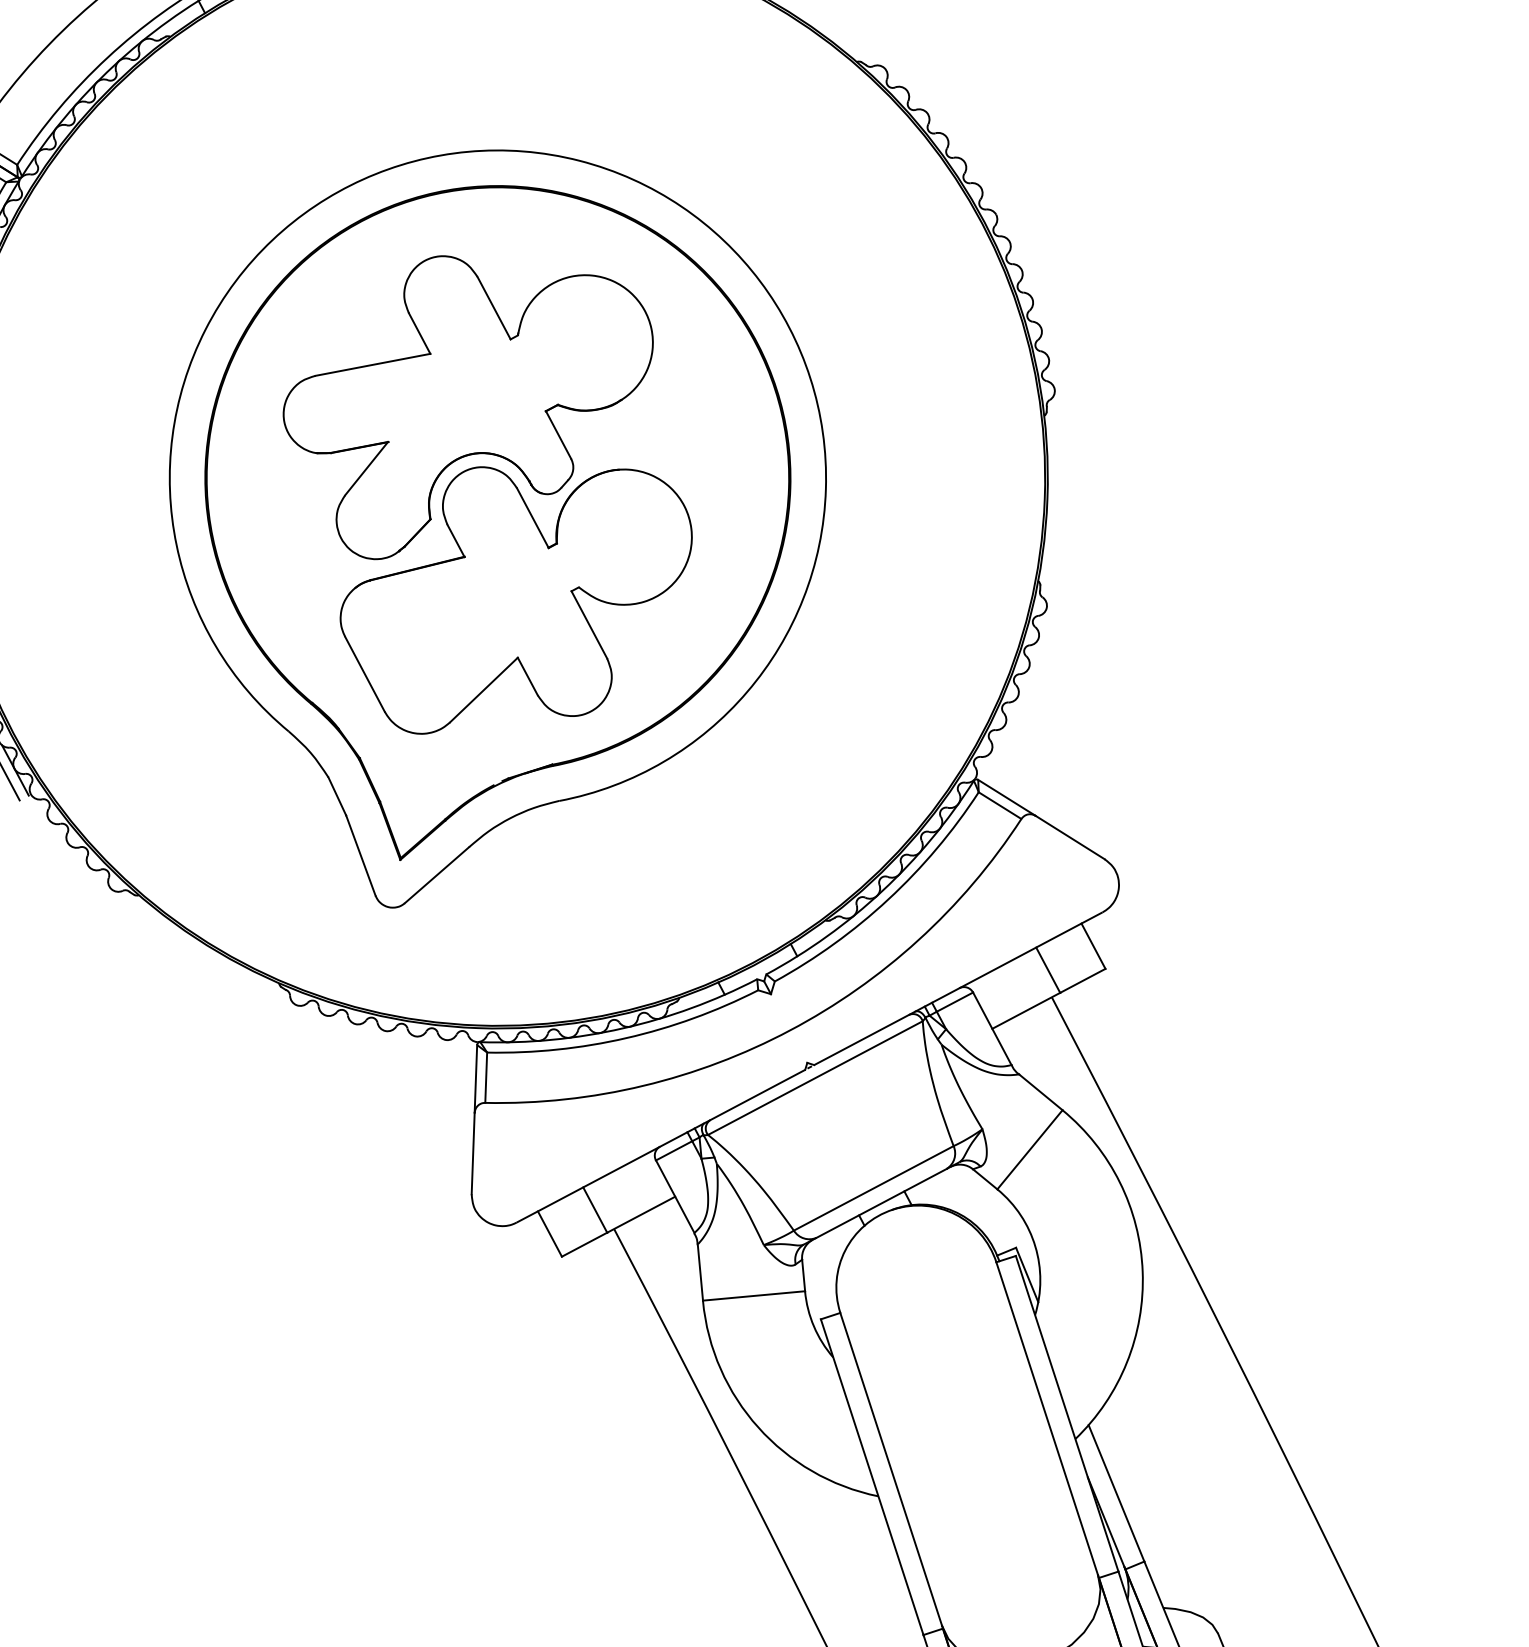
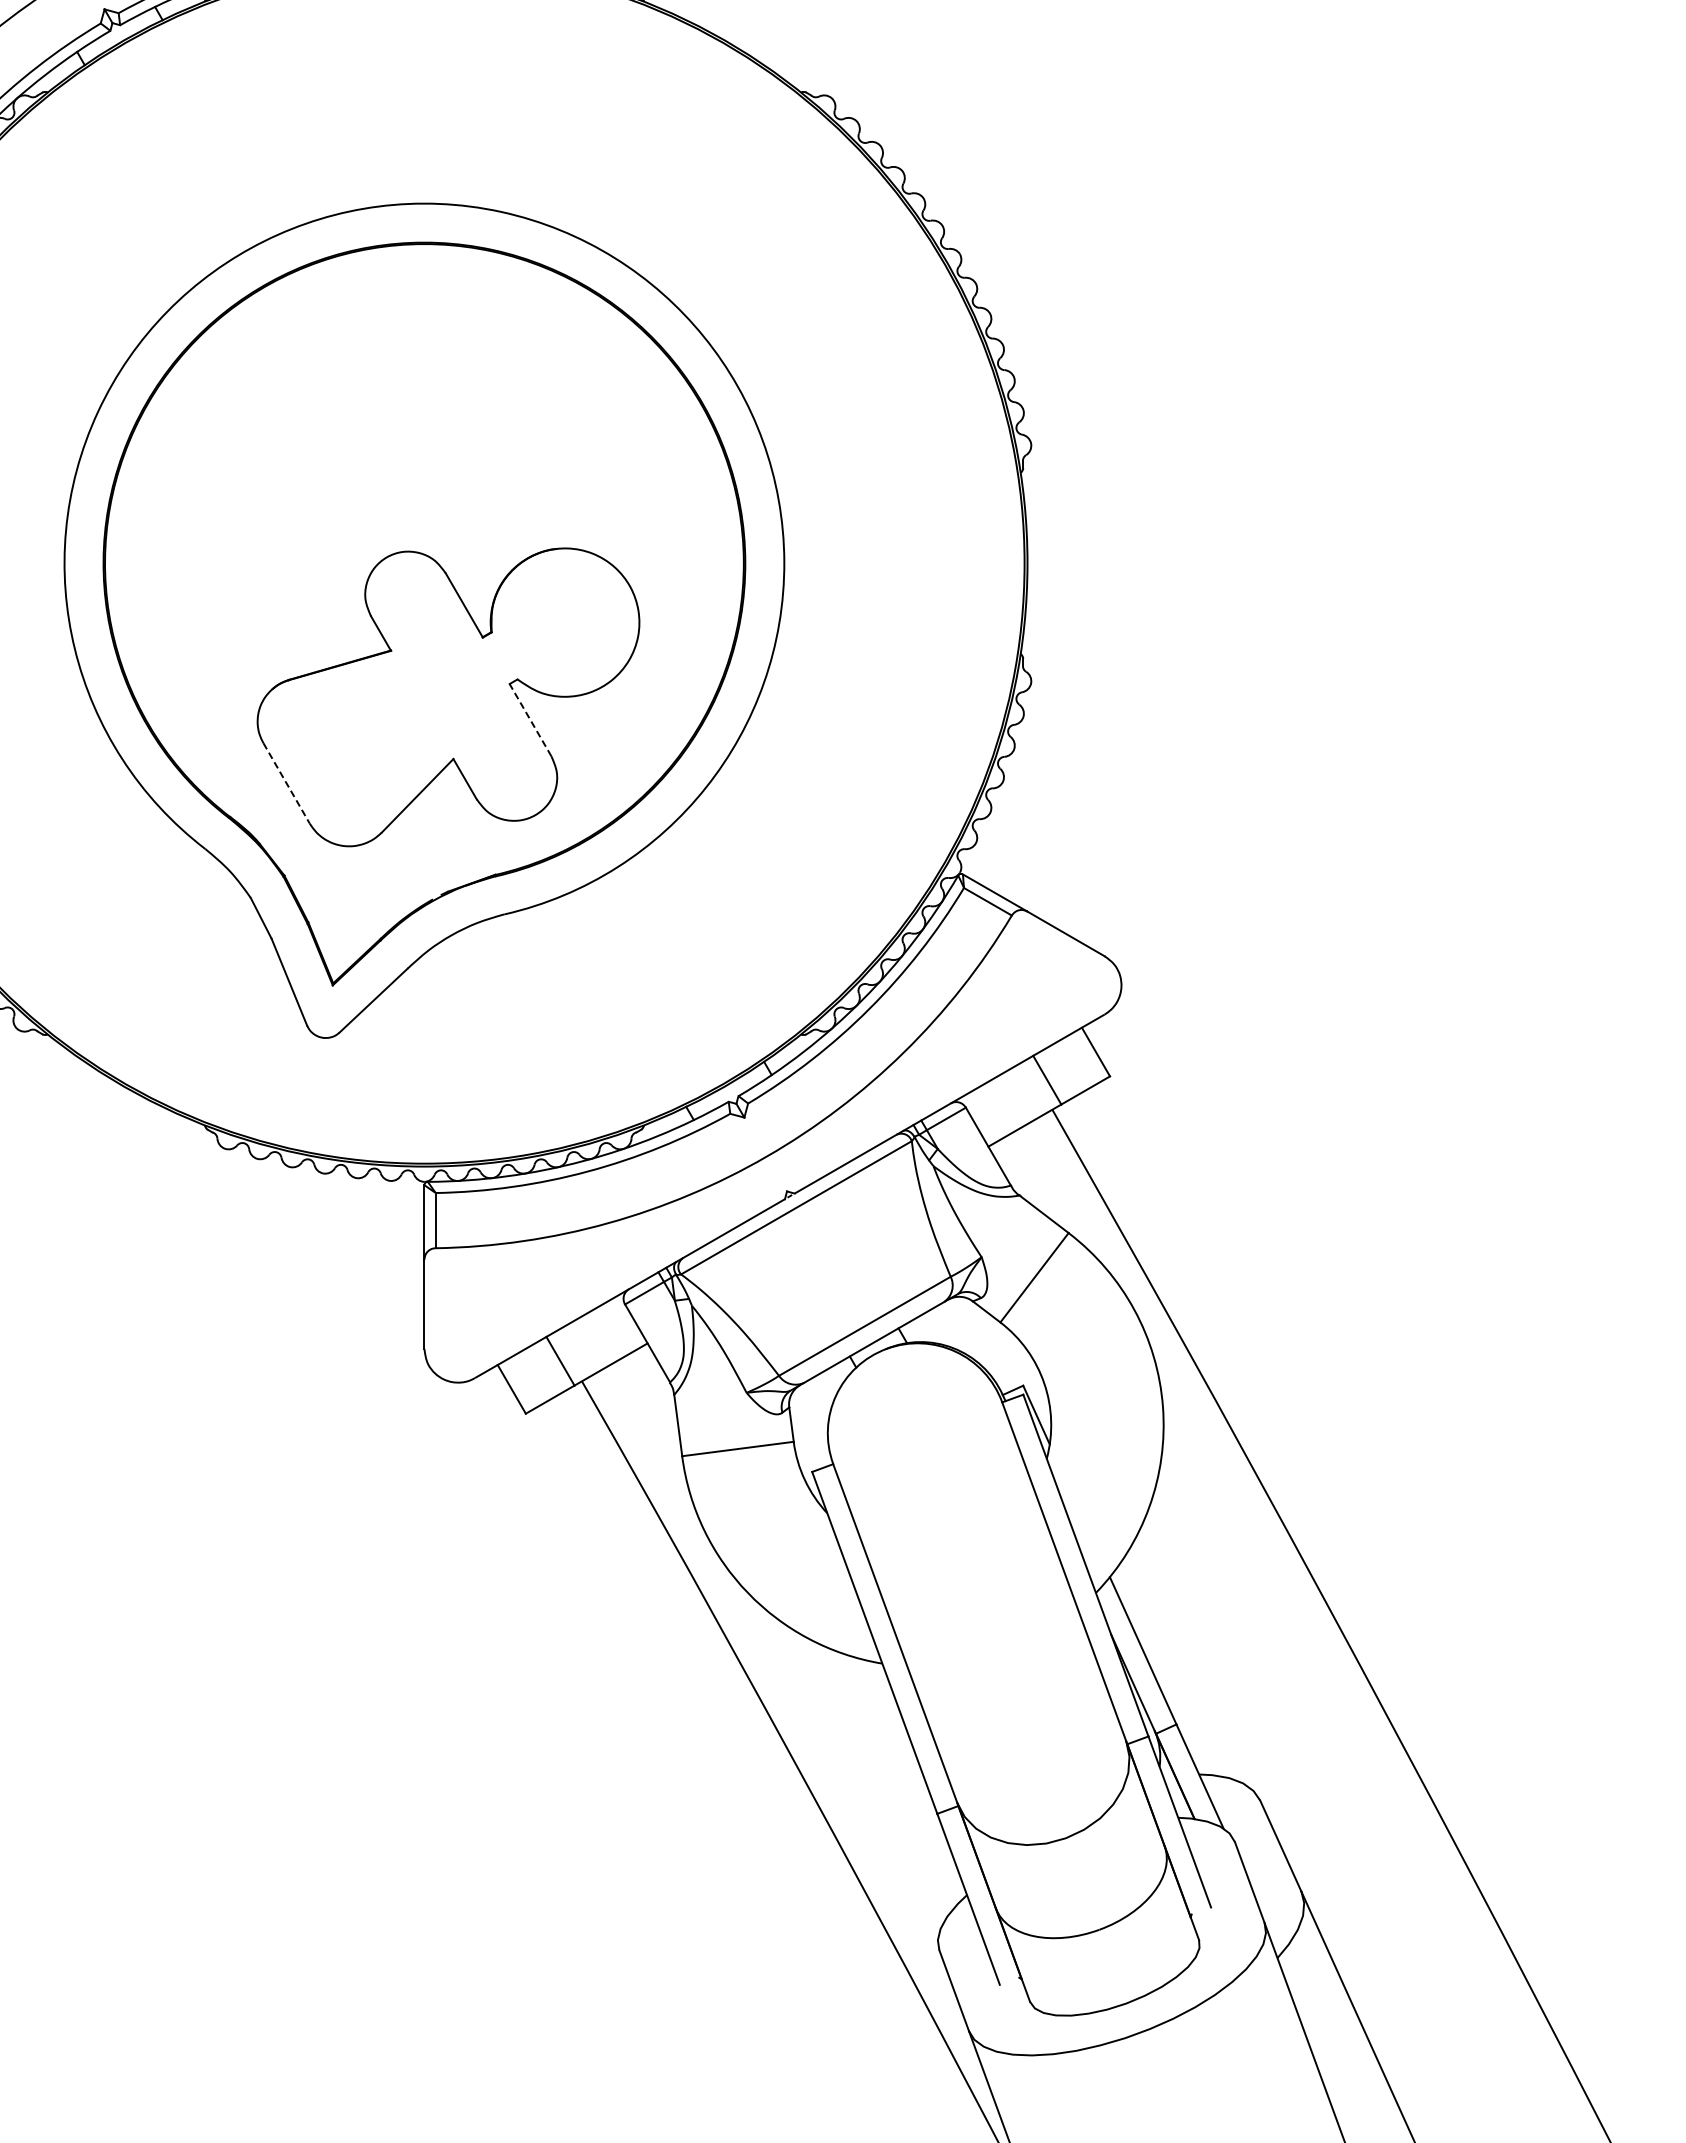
part: (466, 409) -> (387, 489), removed
line: (589, 625) -> (530, 720), solid -> dashed
line: (364, 674) -> (286, 783), solid -> dashed

